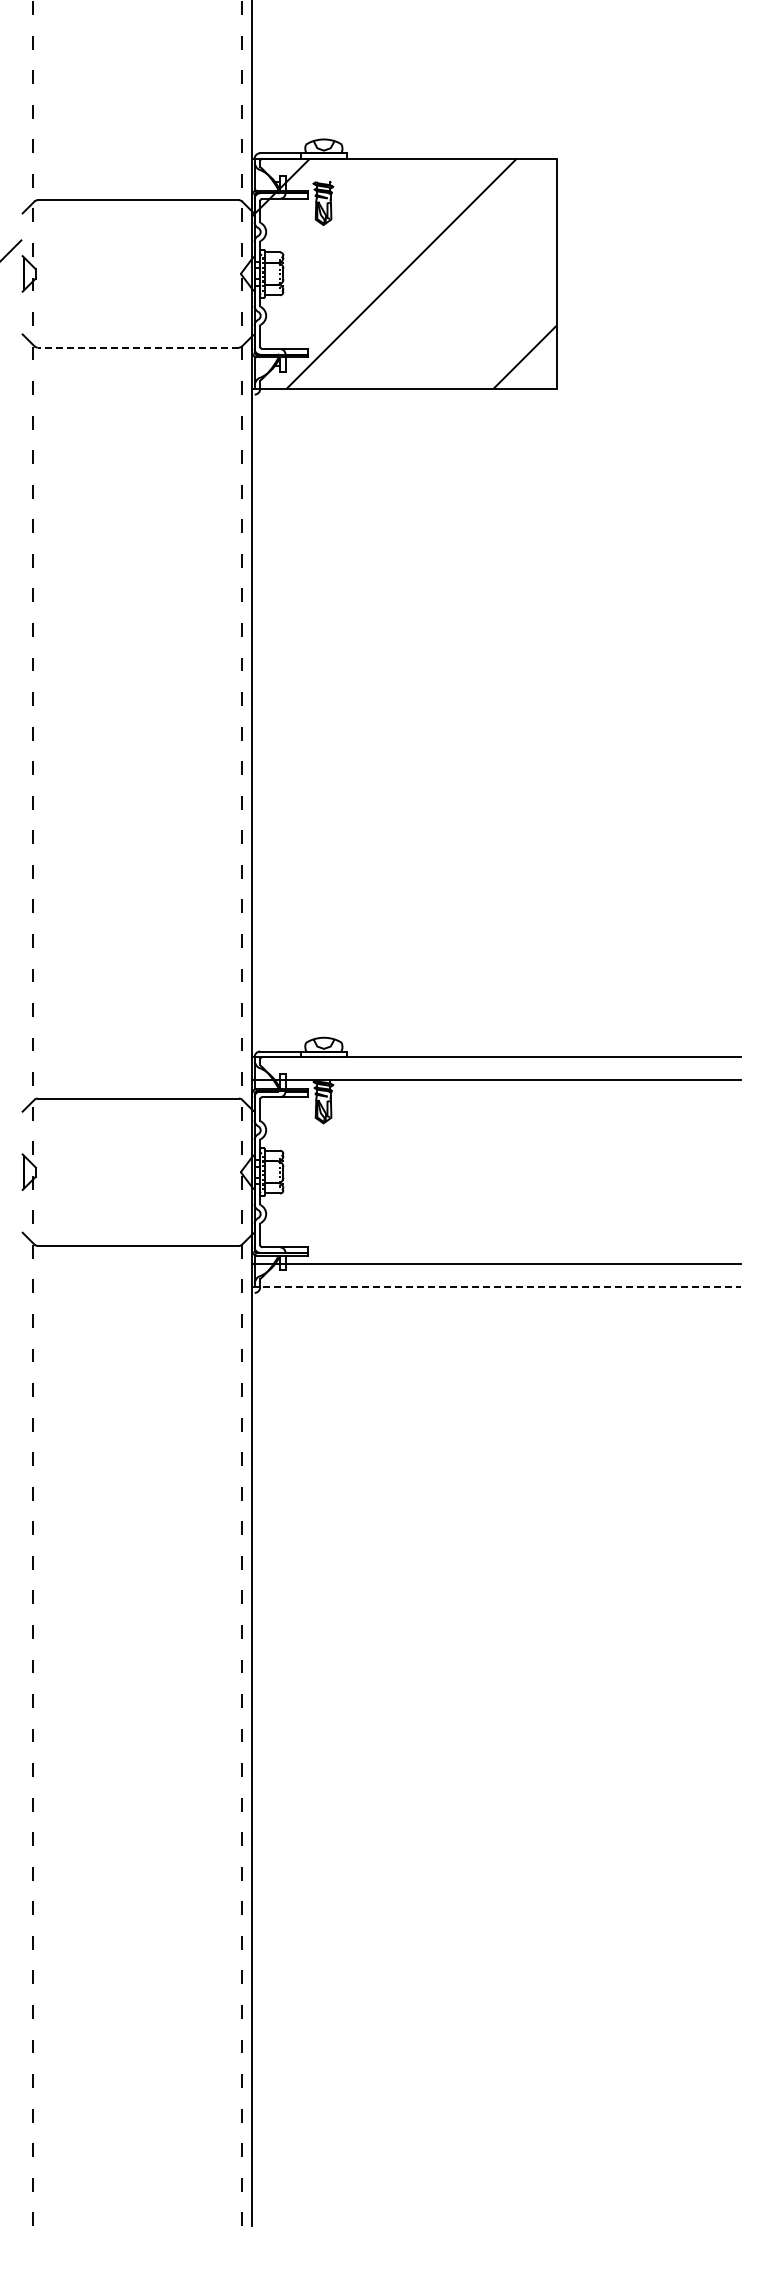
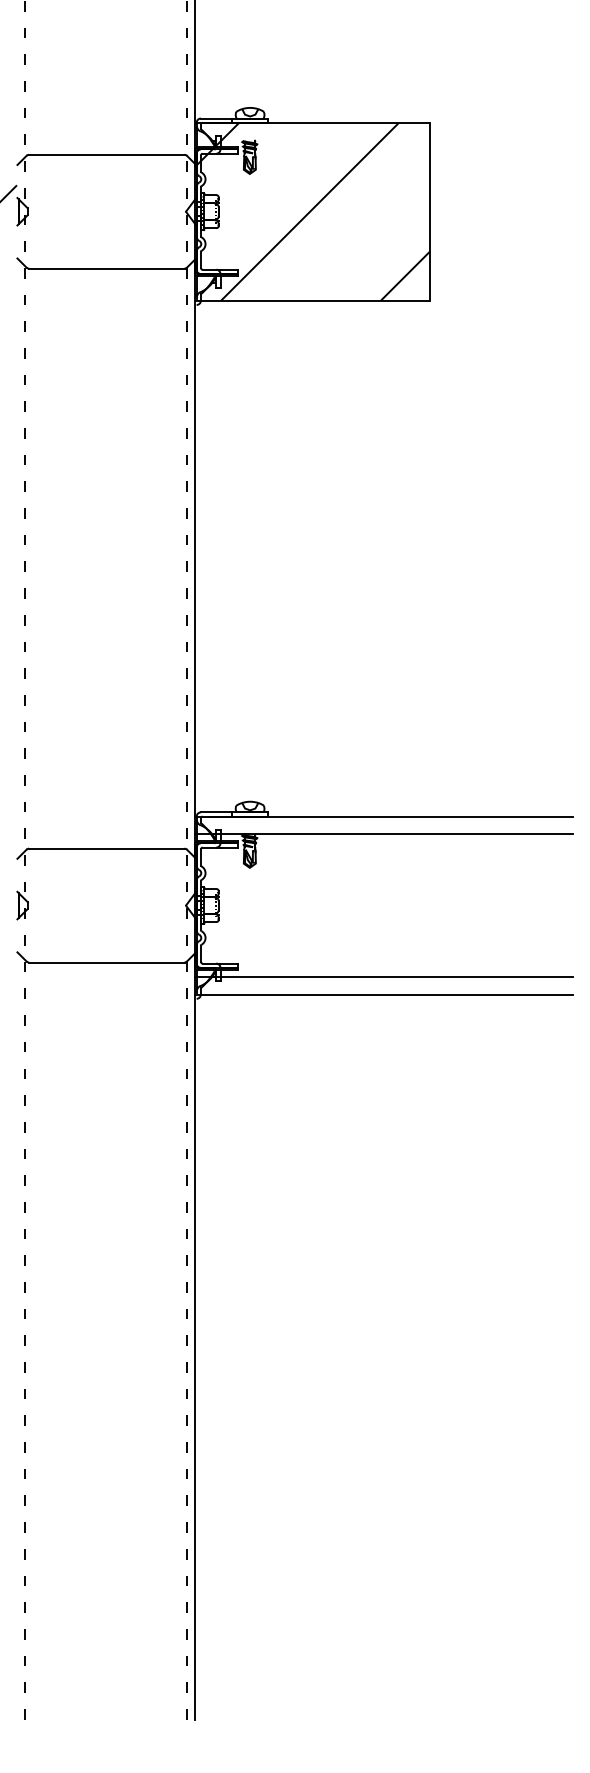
line: (138, 347) -> (106, 268), dashed -> solid
line: (497, 1287) -> (384, 994), dashed -> solid

